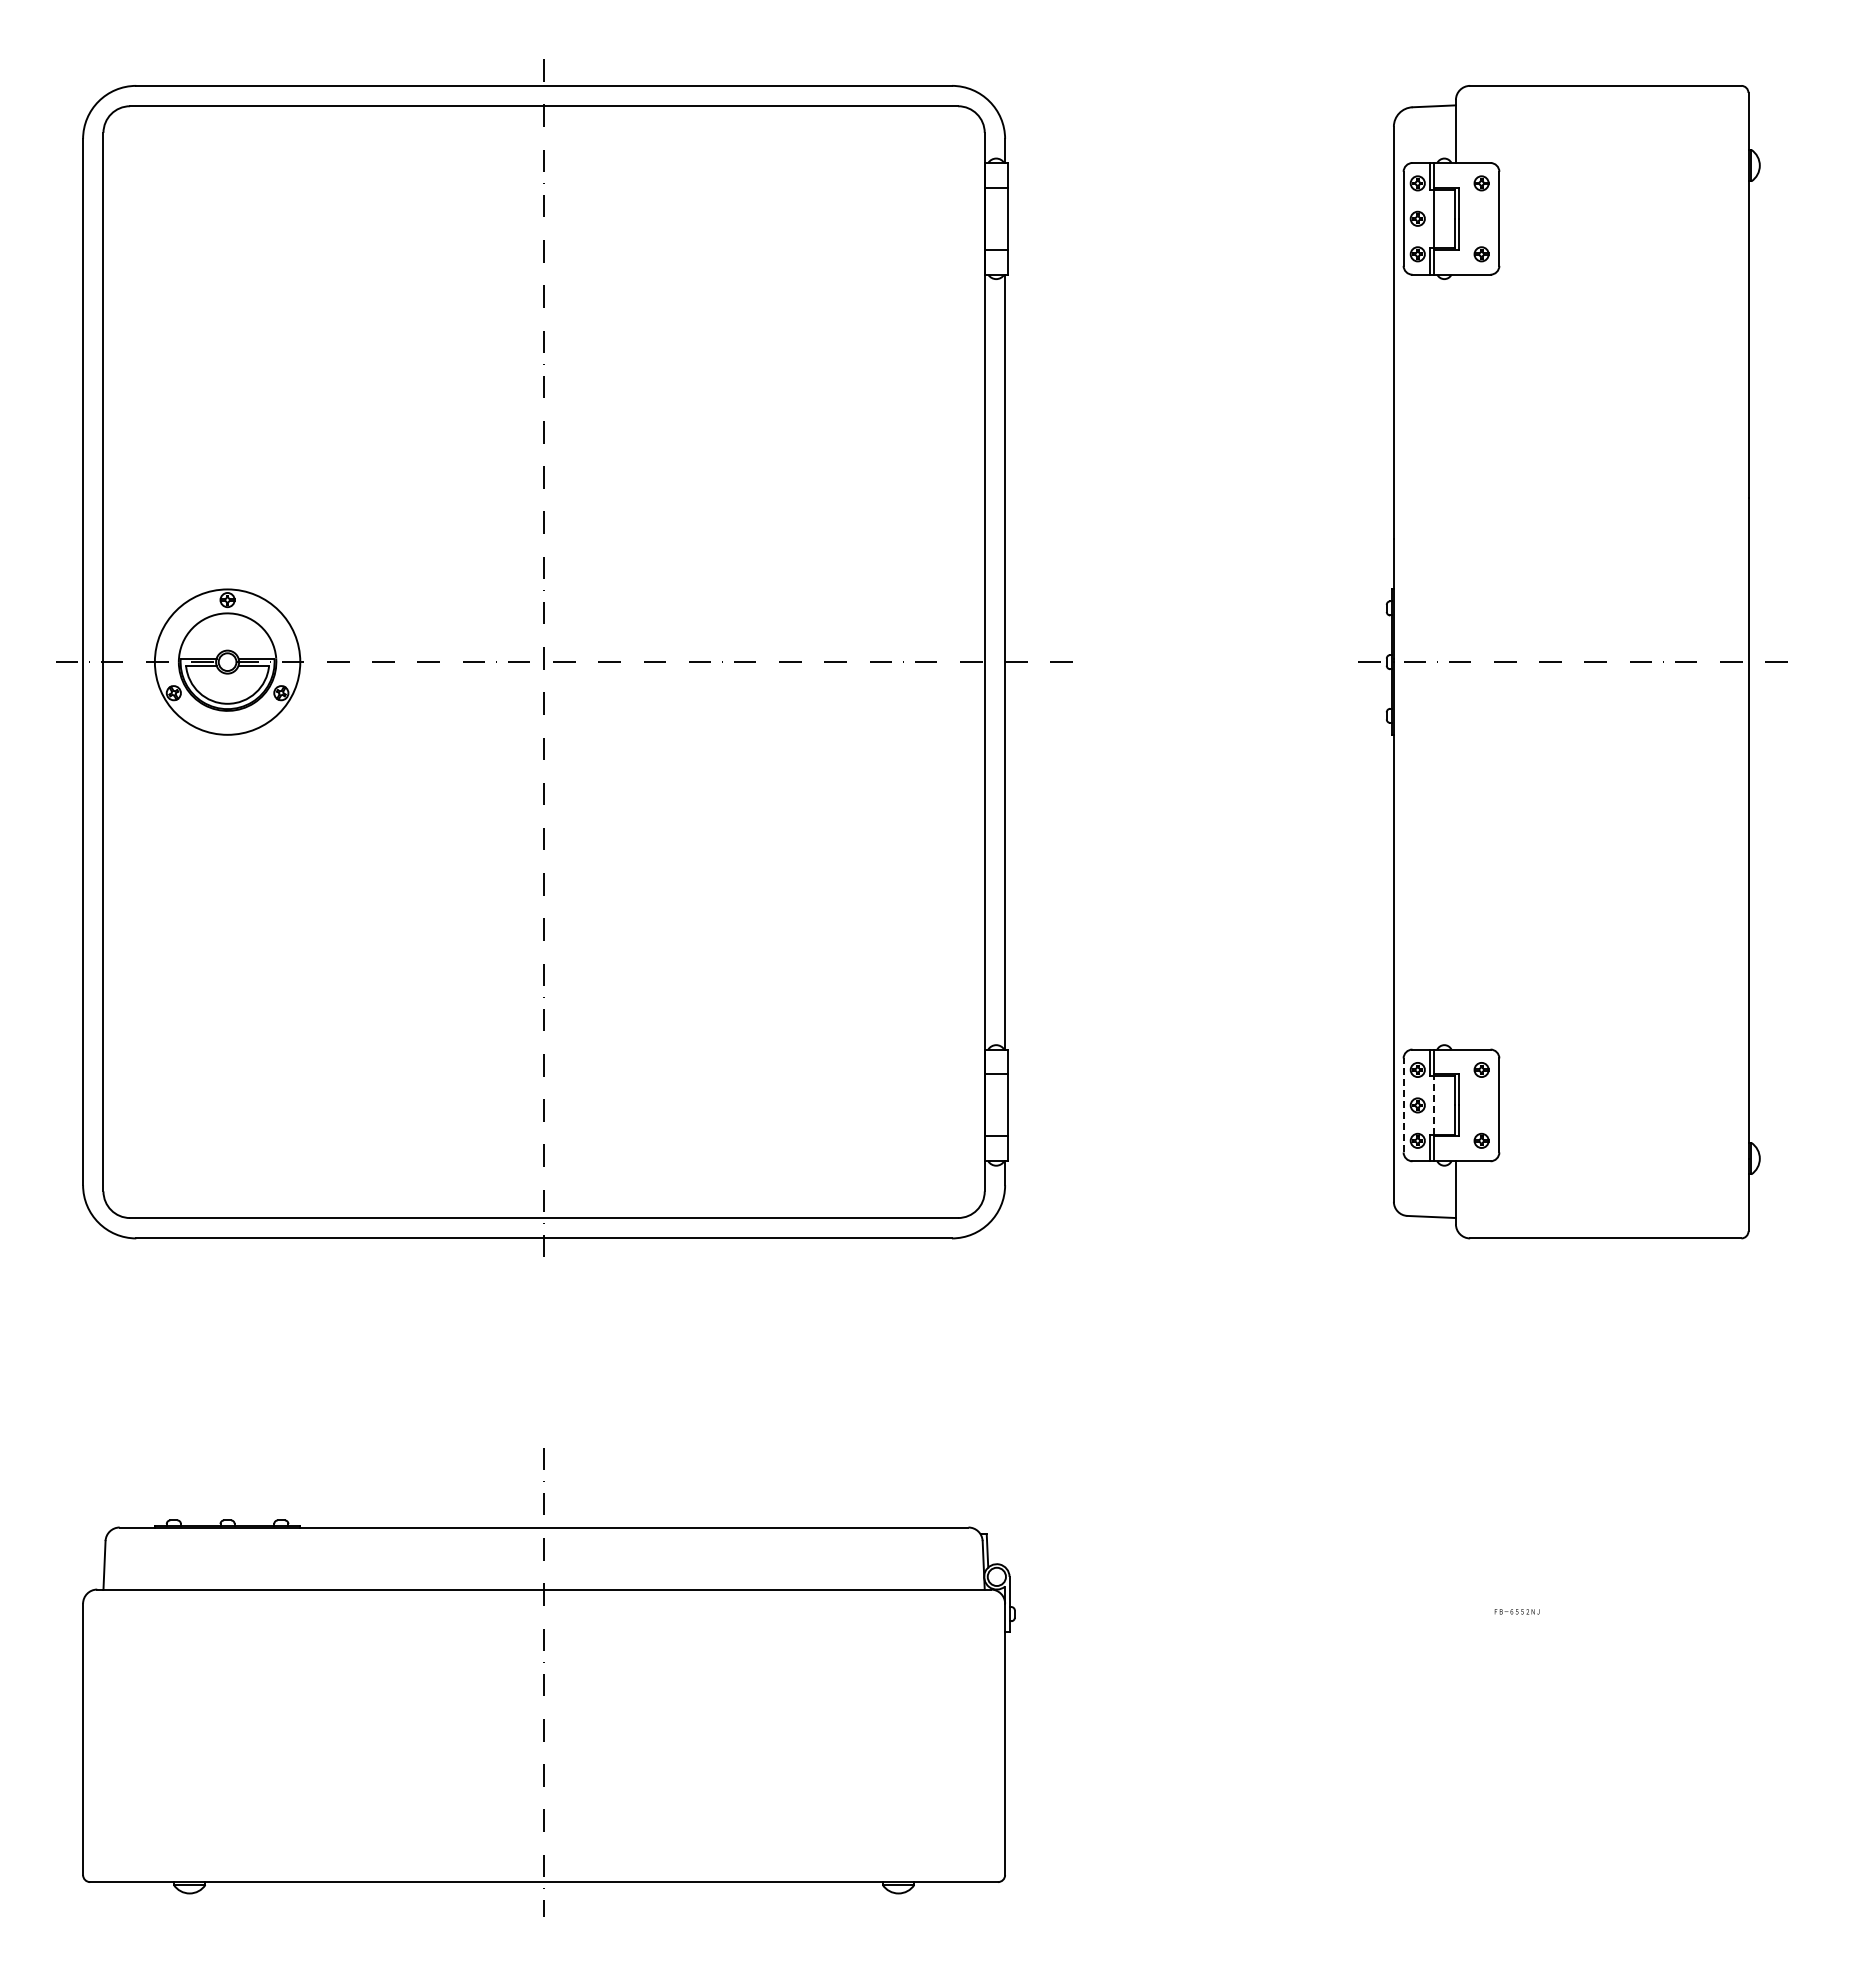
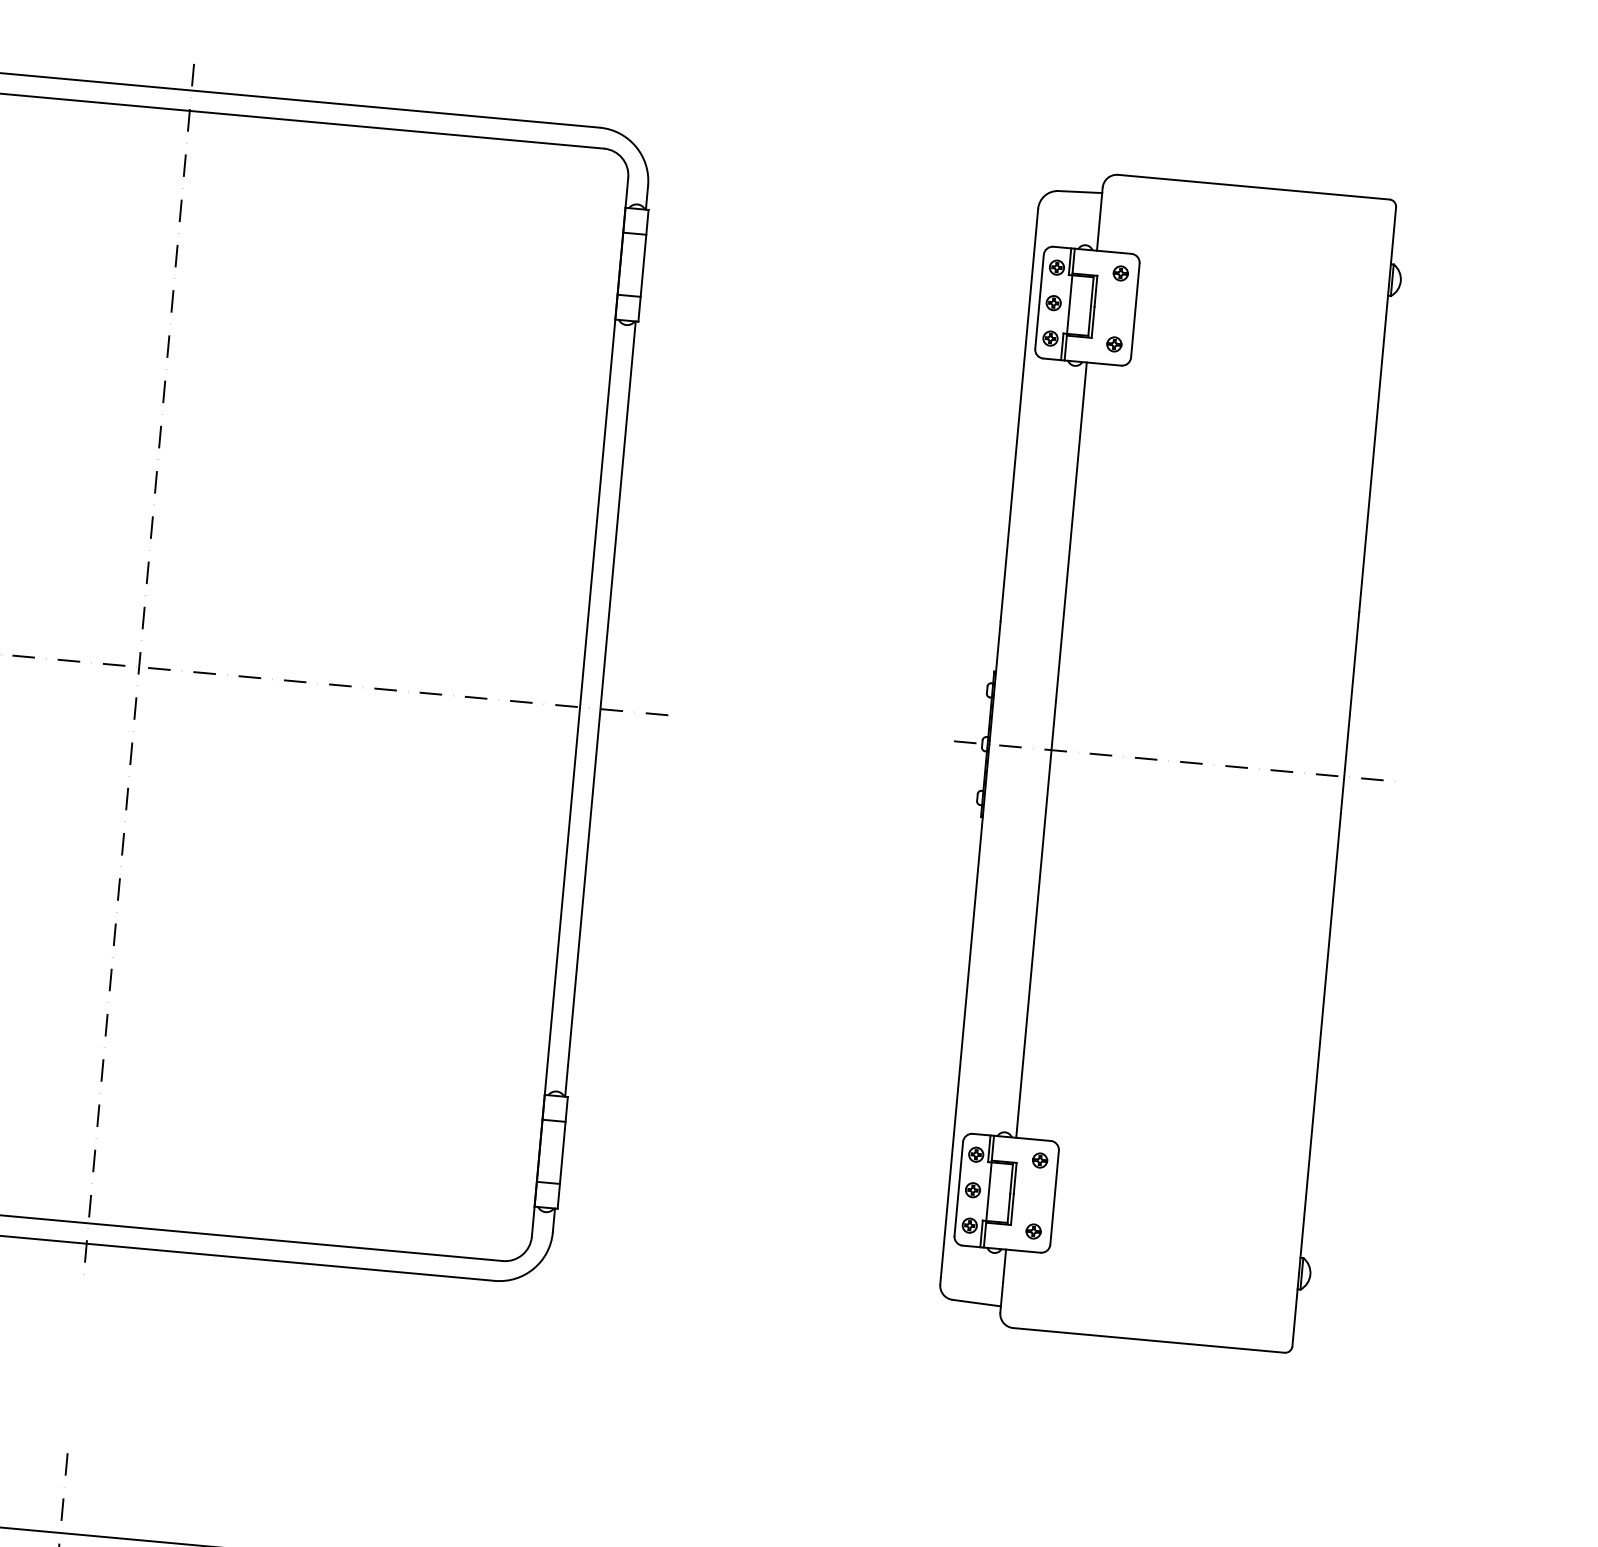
line: (1455, 661) -> (1051, 749), added
line: (1433, 1104) -> (988, 1190), dashed -> solid
line: (1403, 1105) -> (958, 1188), dashed -> solid

